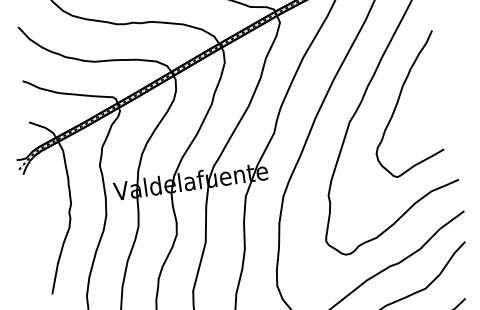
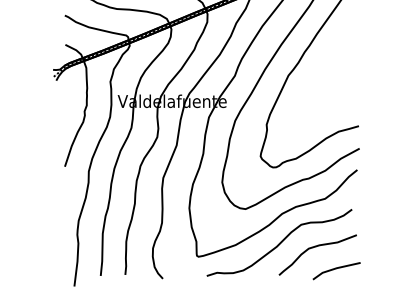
curve: (398, 103) -> (324, 67), removed

